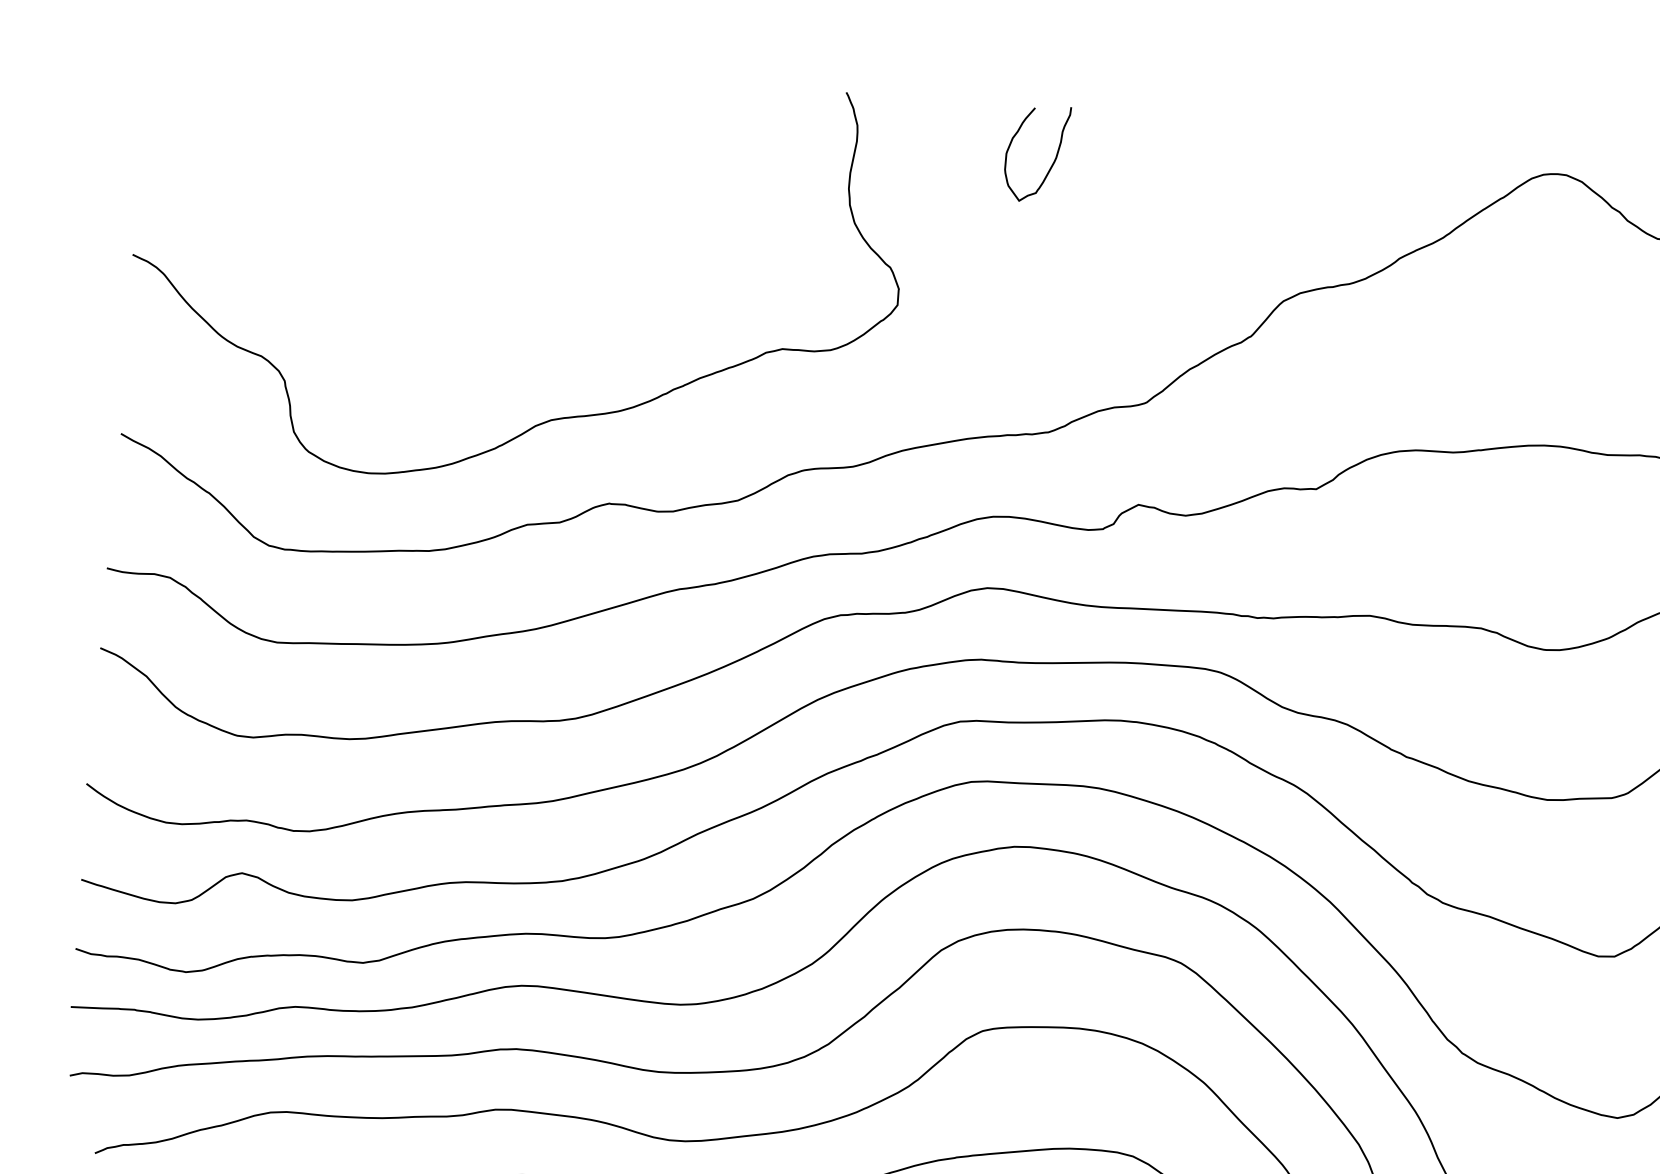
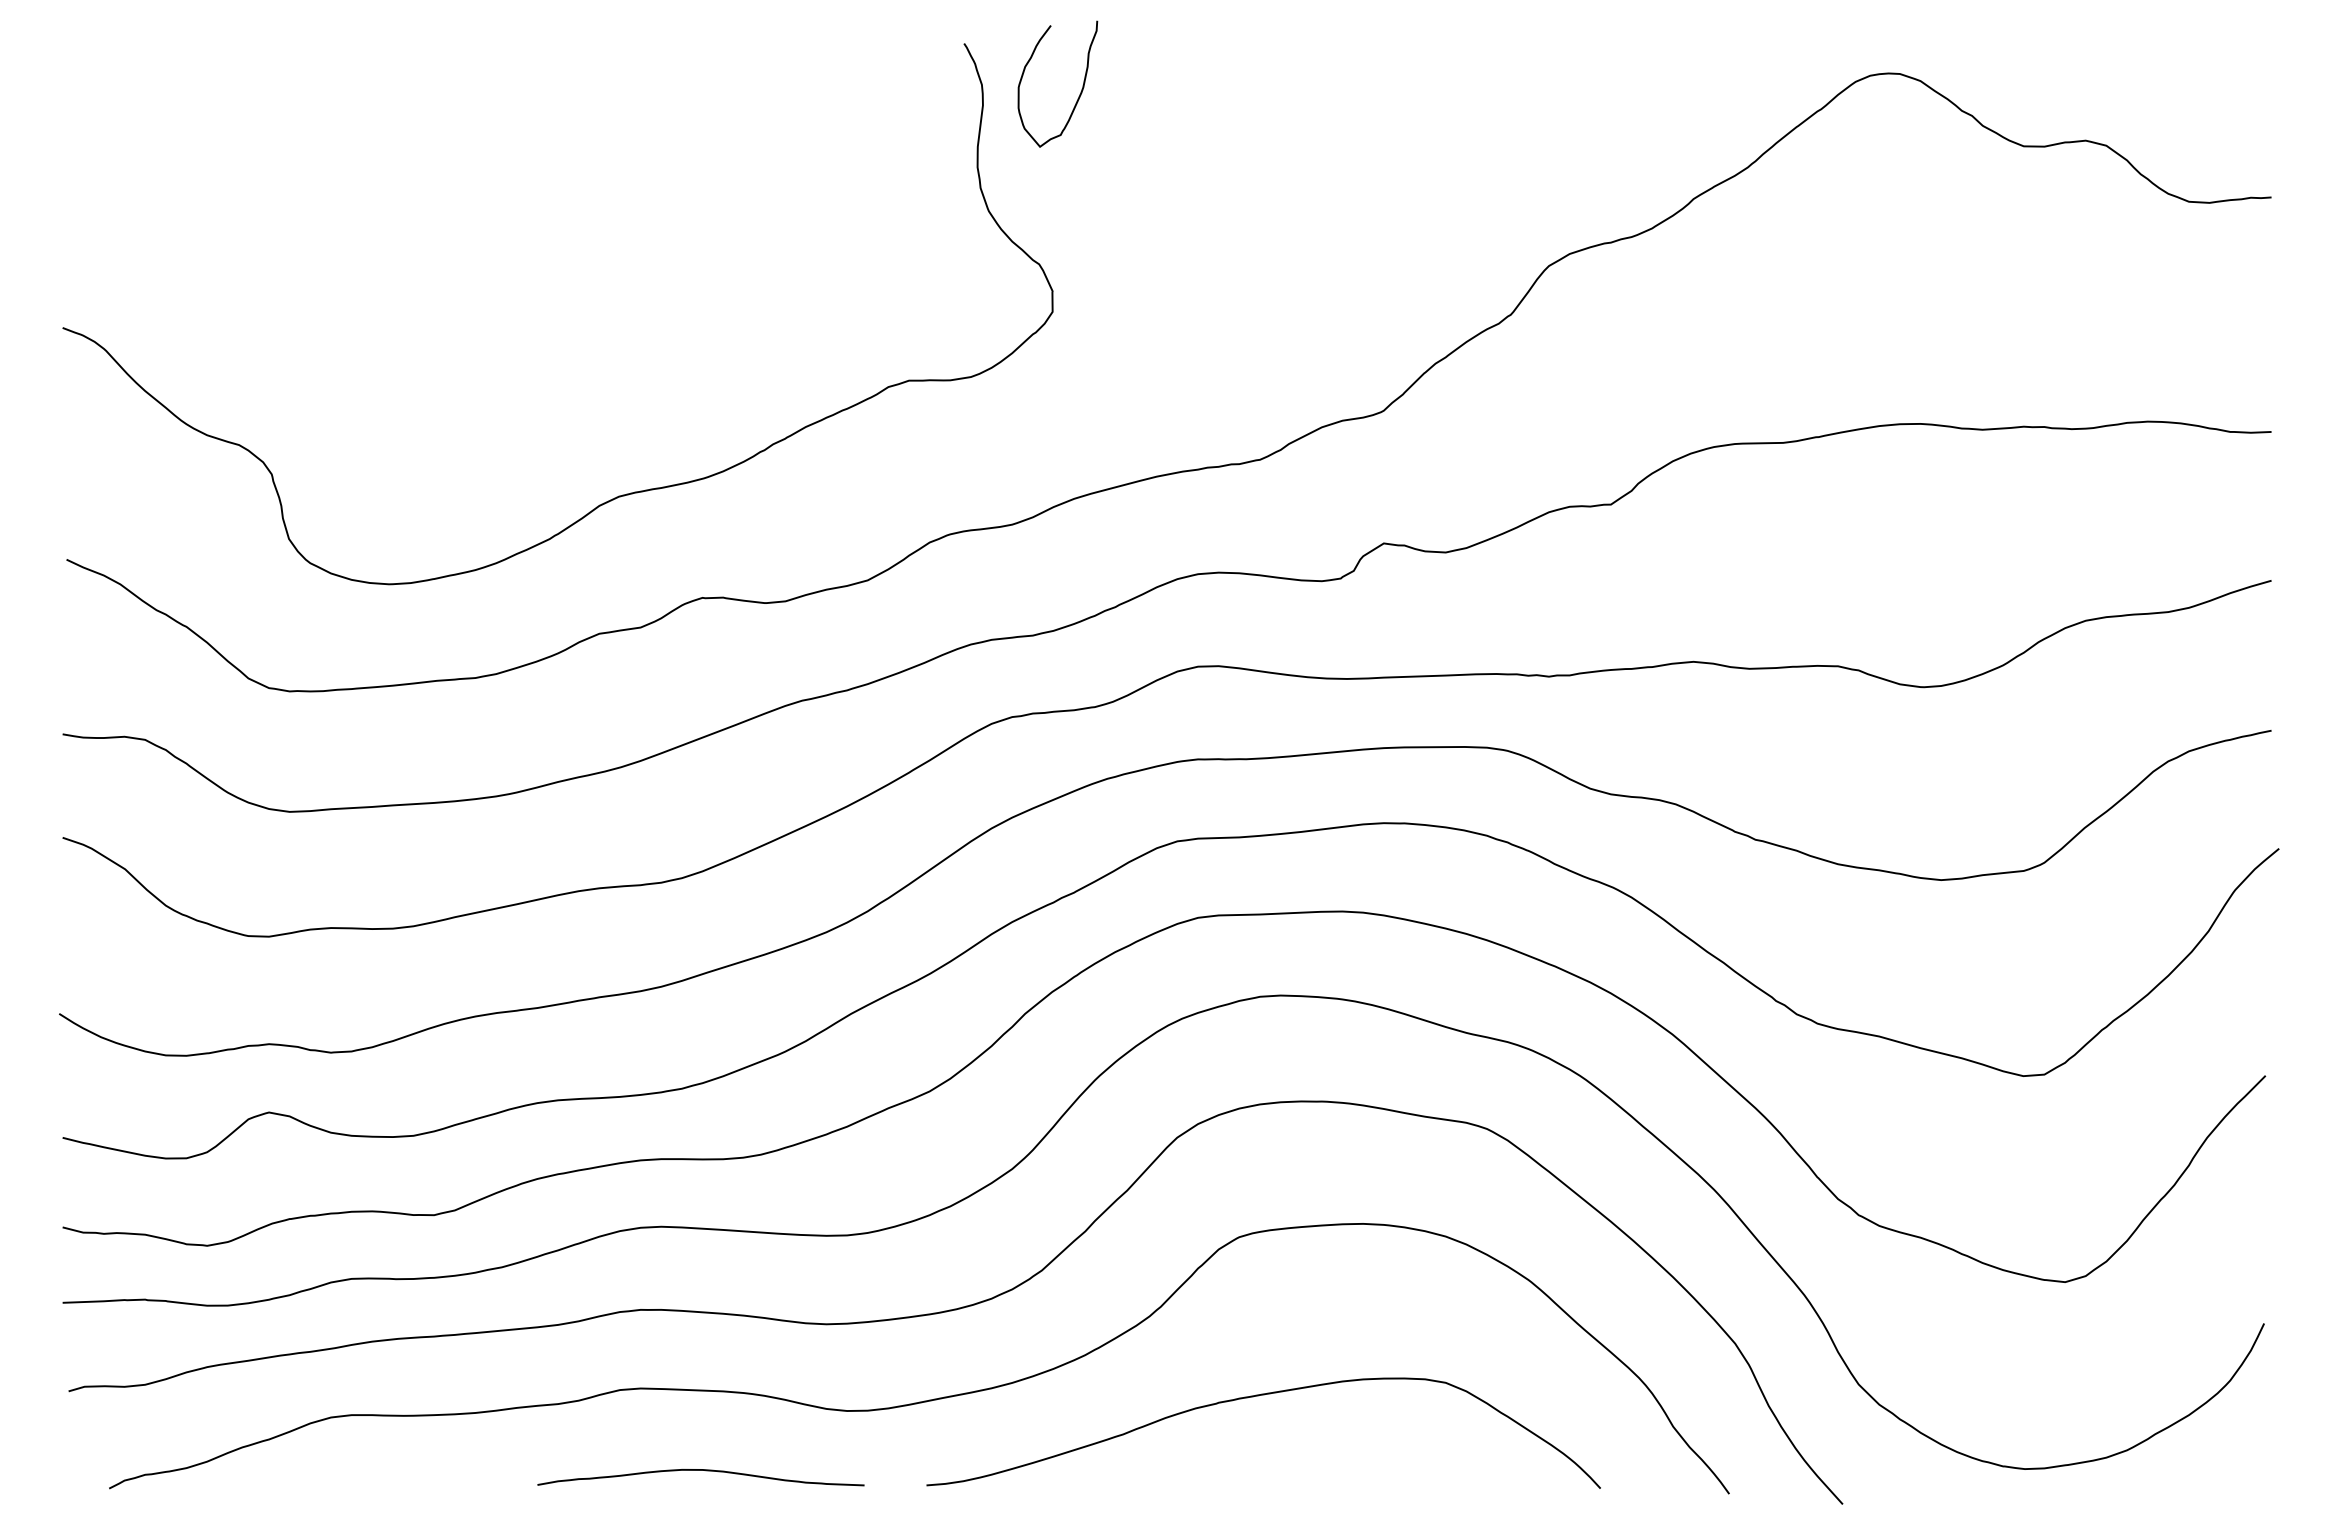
curve: (1053, 160) -> (1080, 91), moved

